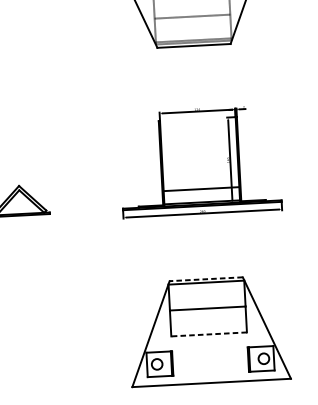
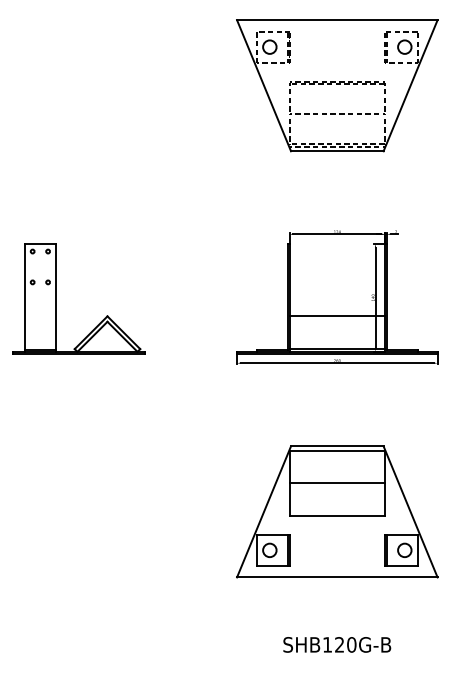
line: (201, 189) -> (337, 316), moved
line: (205, 279) -> (336, 446), dashed -> solid
line: (209, 334) -> (337, 516), dashed -> solid

